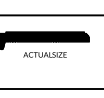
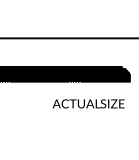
text: (44, 54) -> (87, 103), moved

